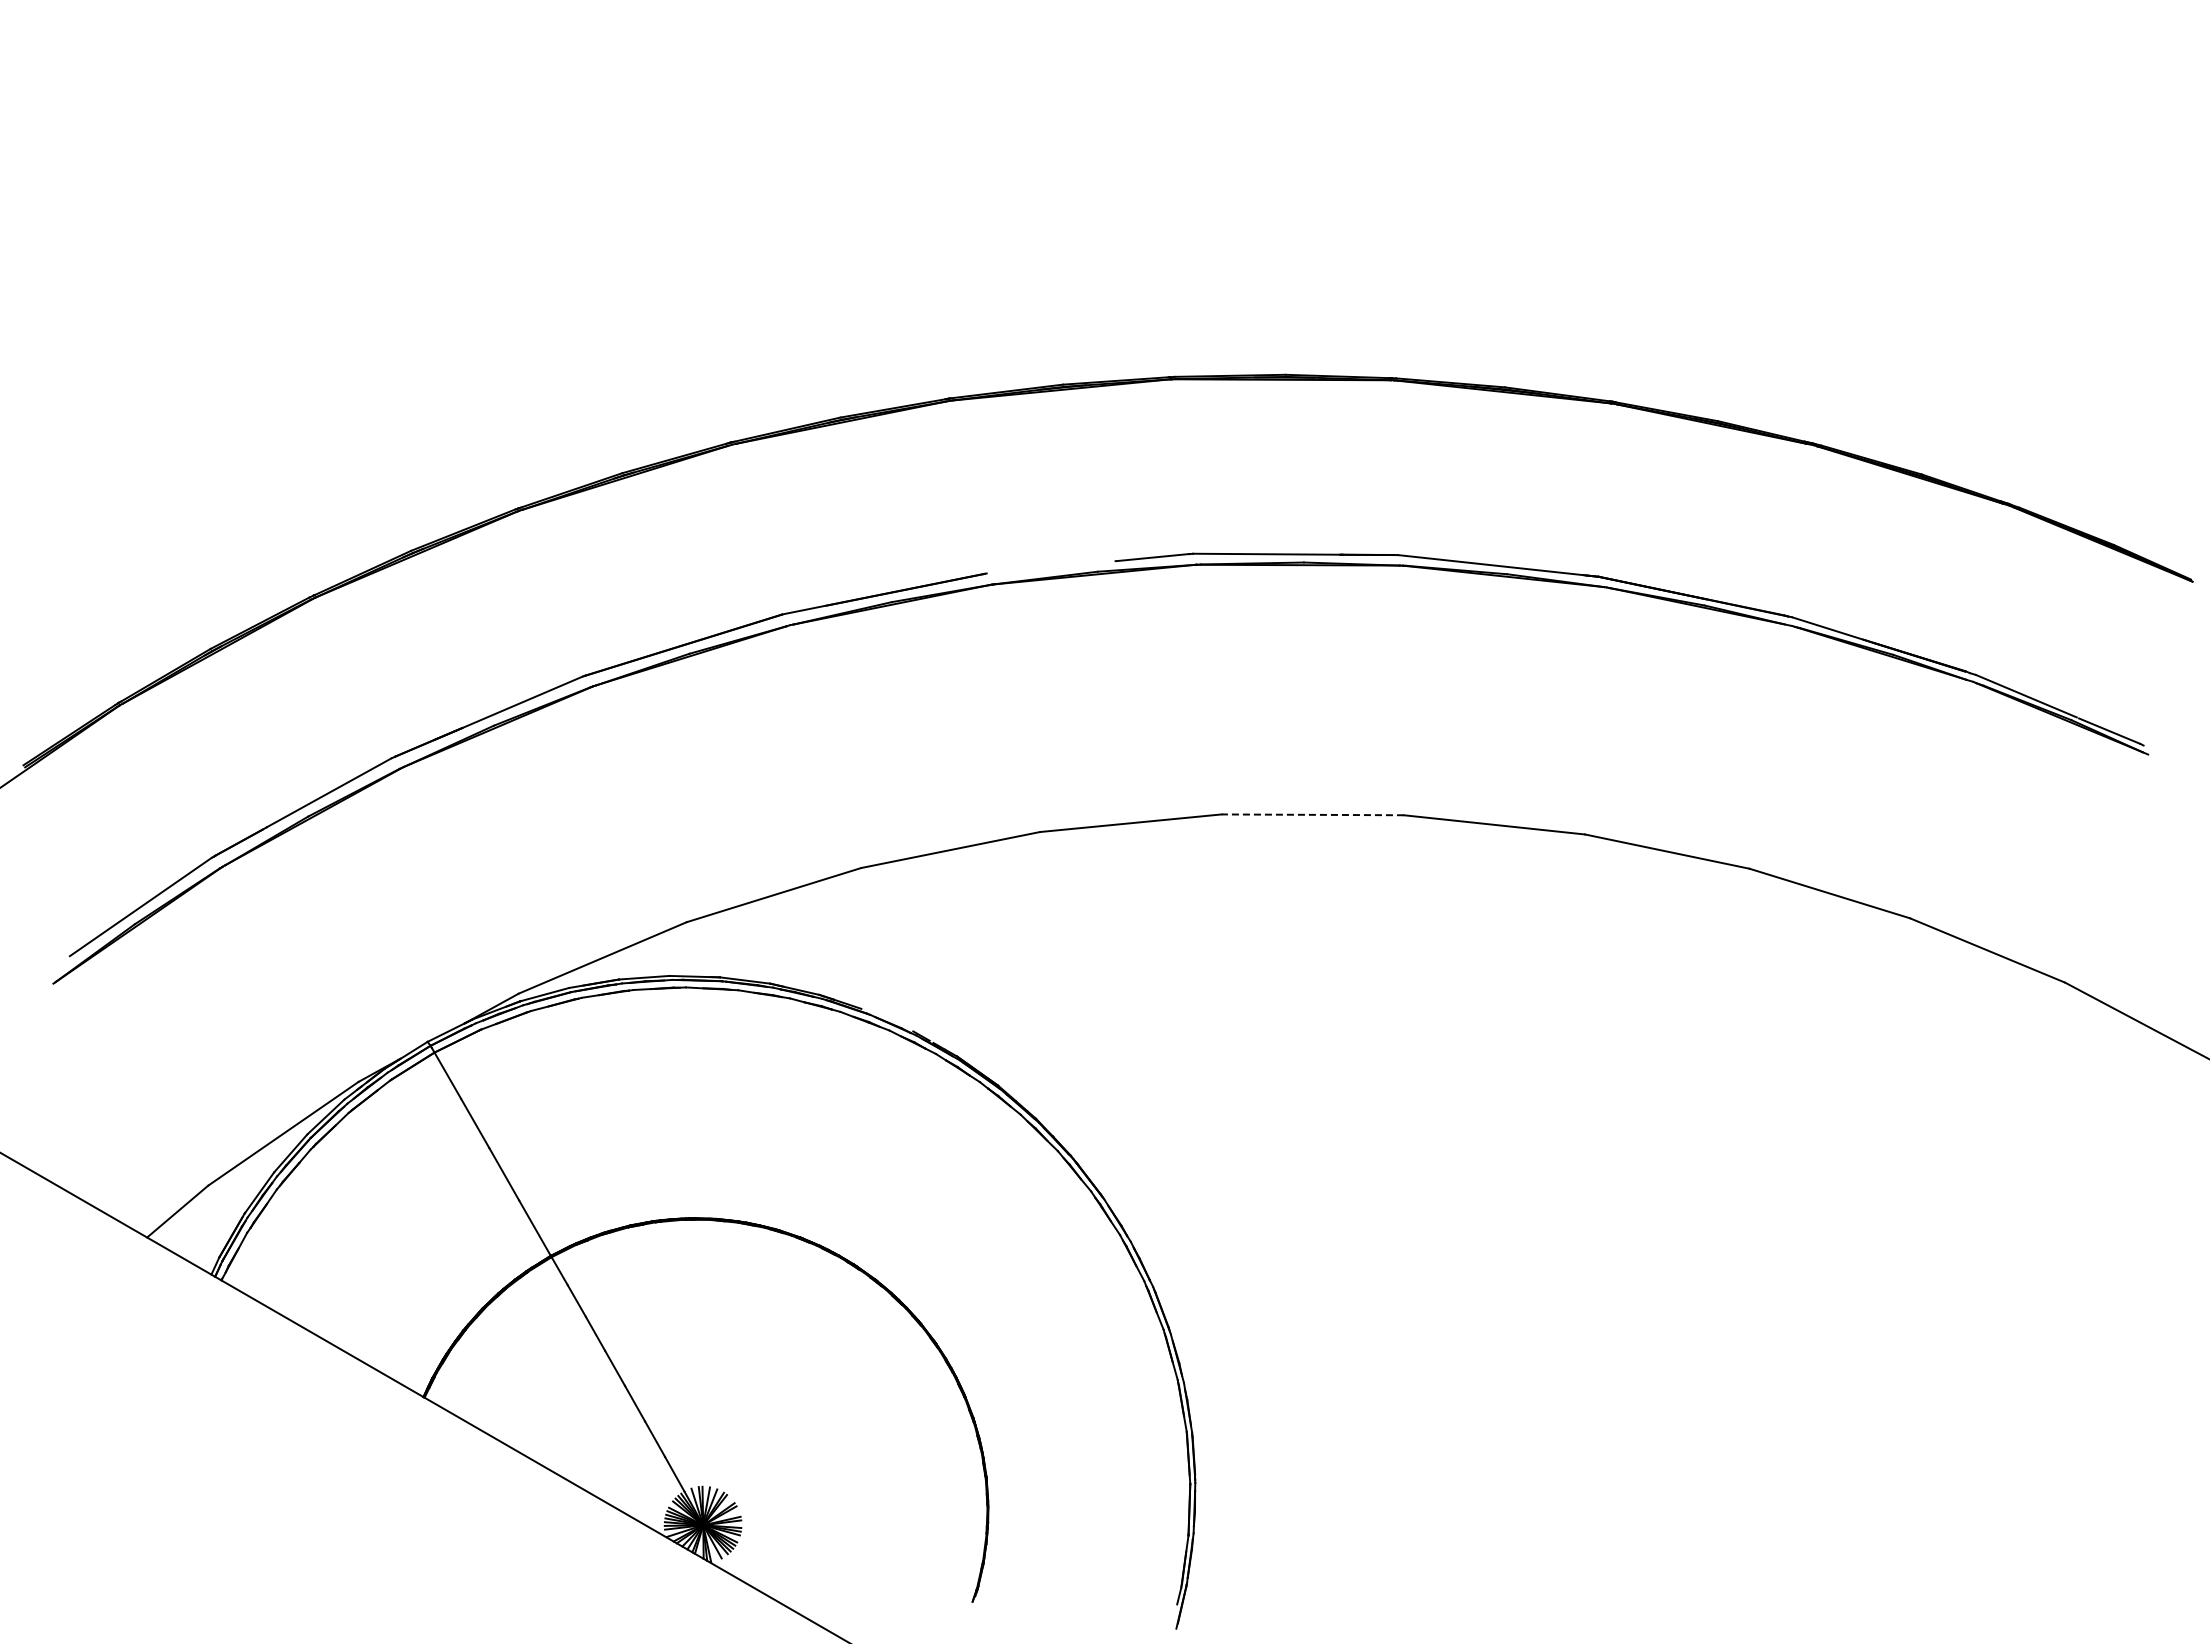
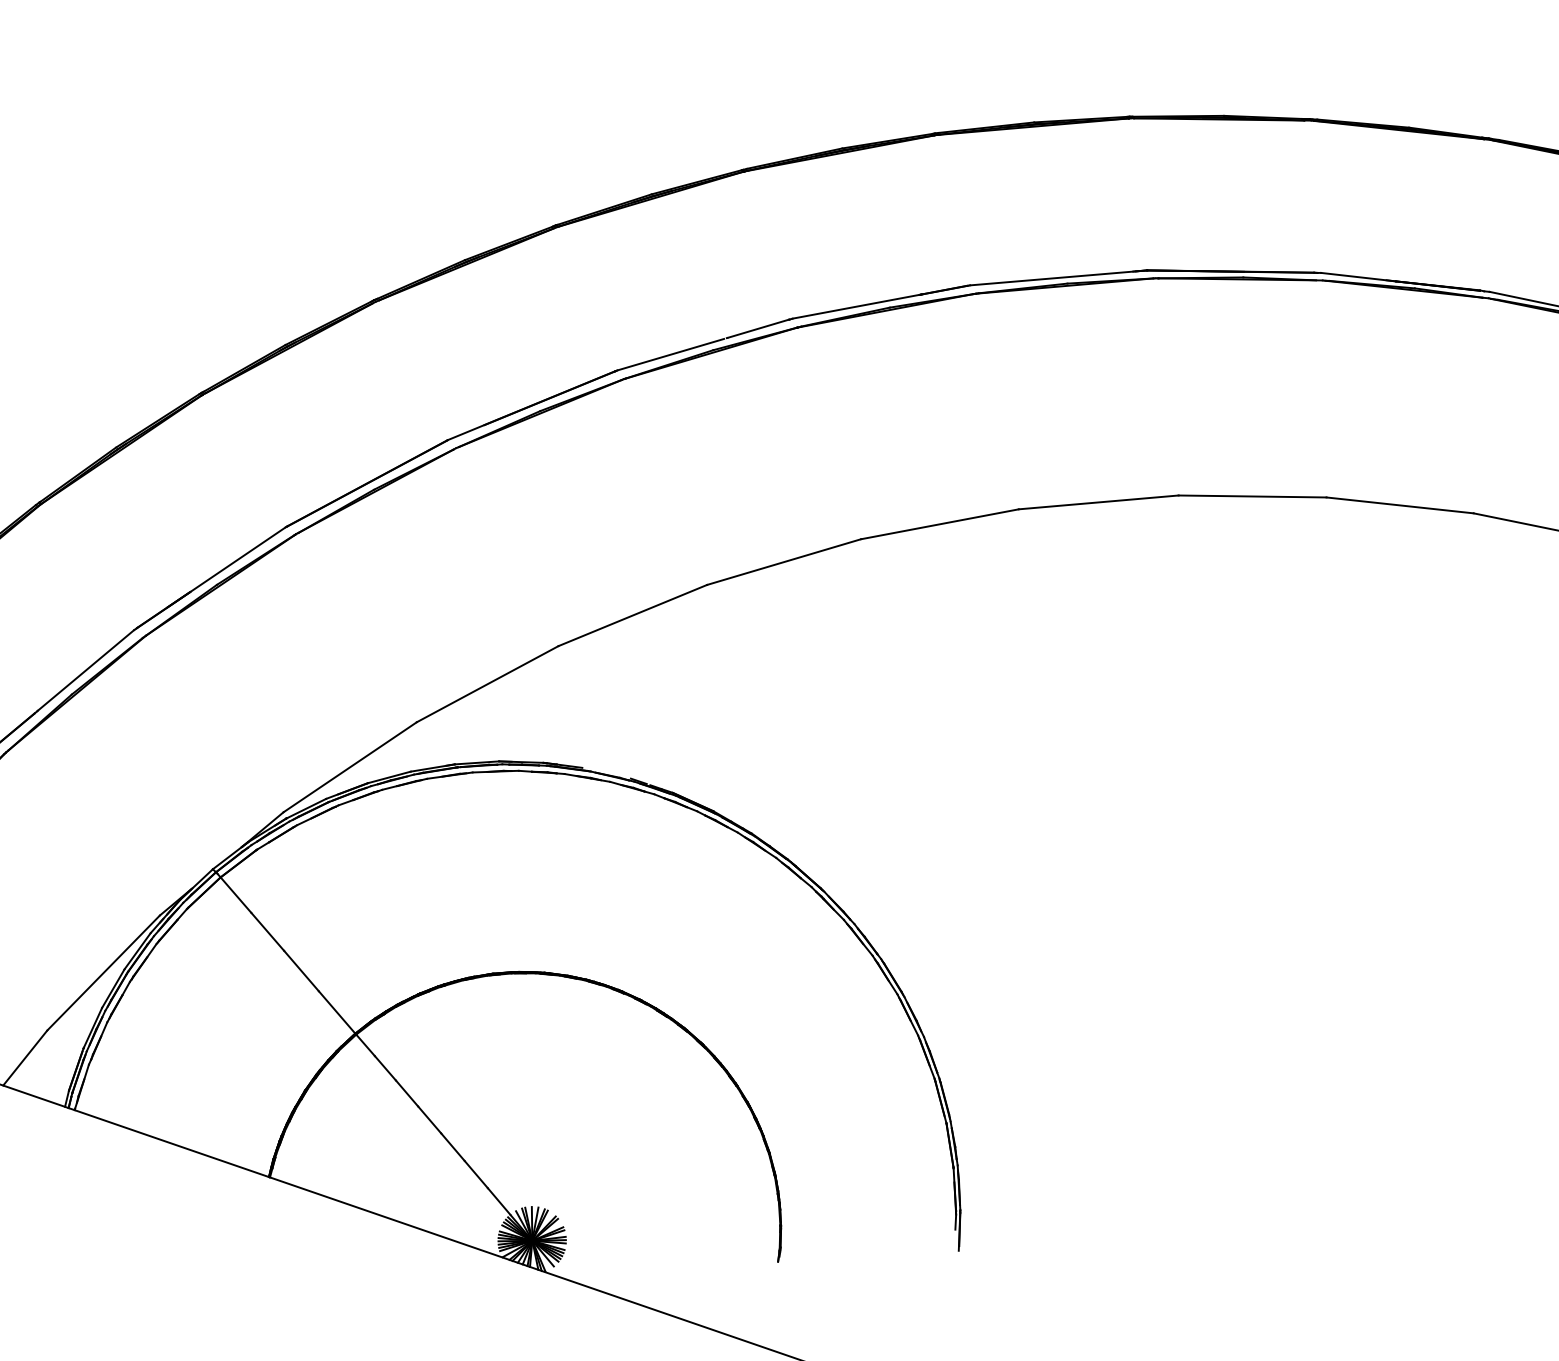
line: (1049, 567) -> (670, 354), added
line: (1312, 814) -> (939, 524), dashed -> solid

